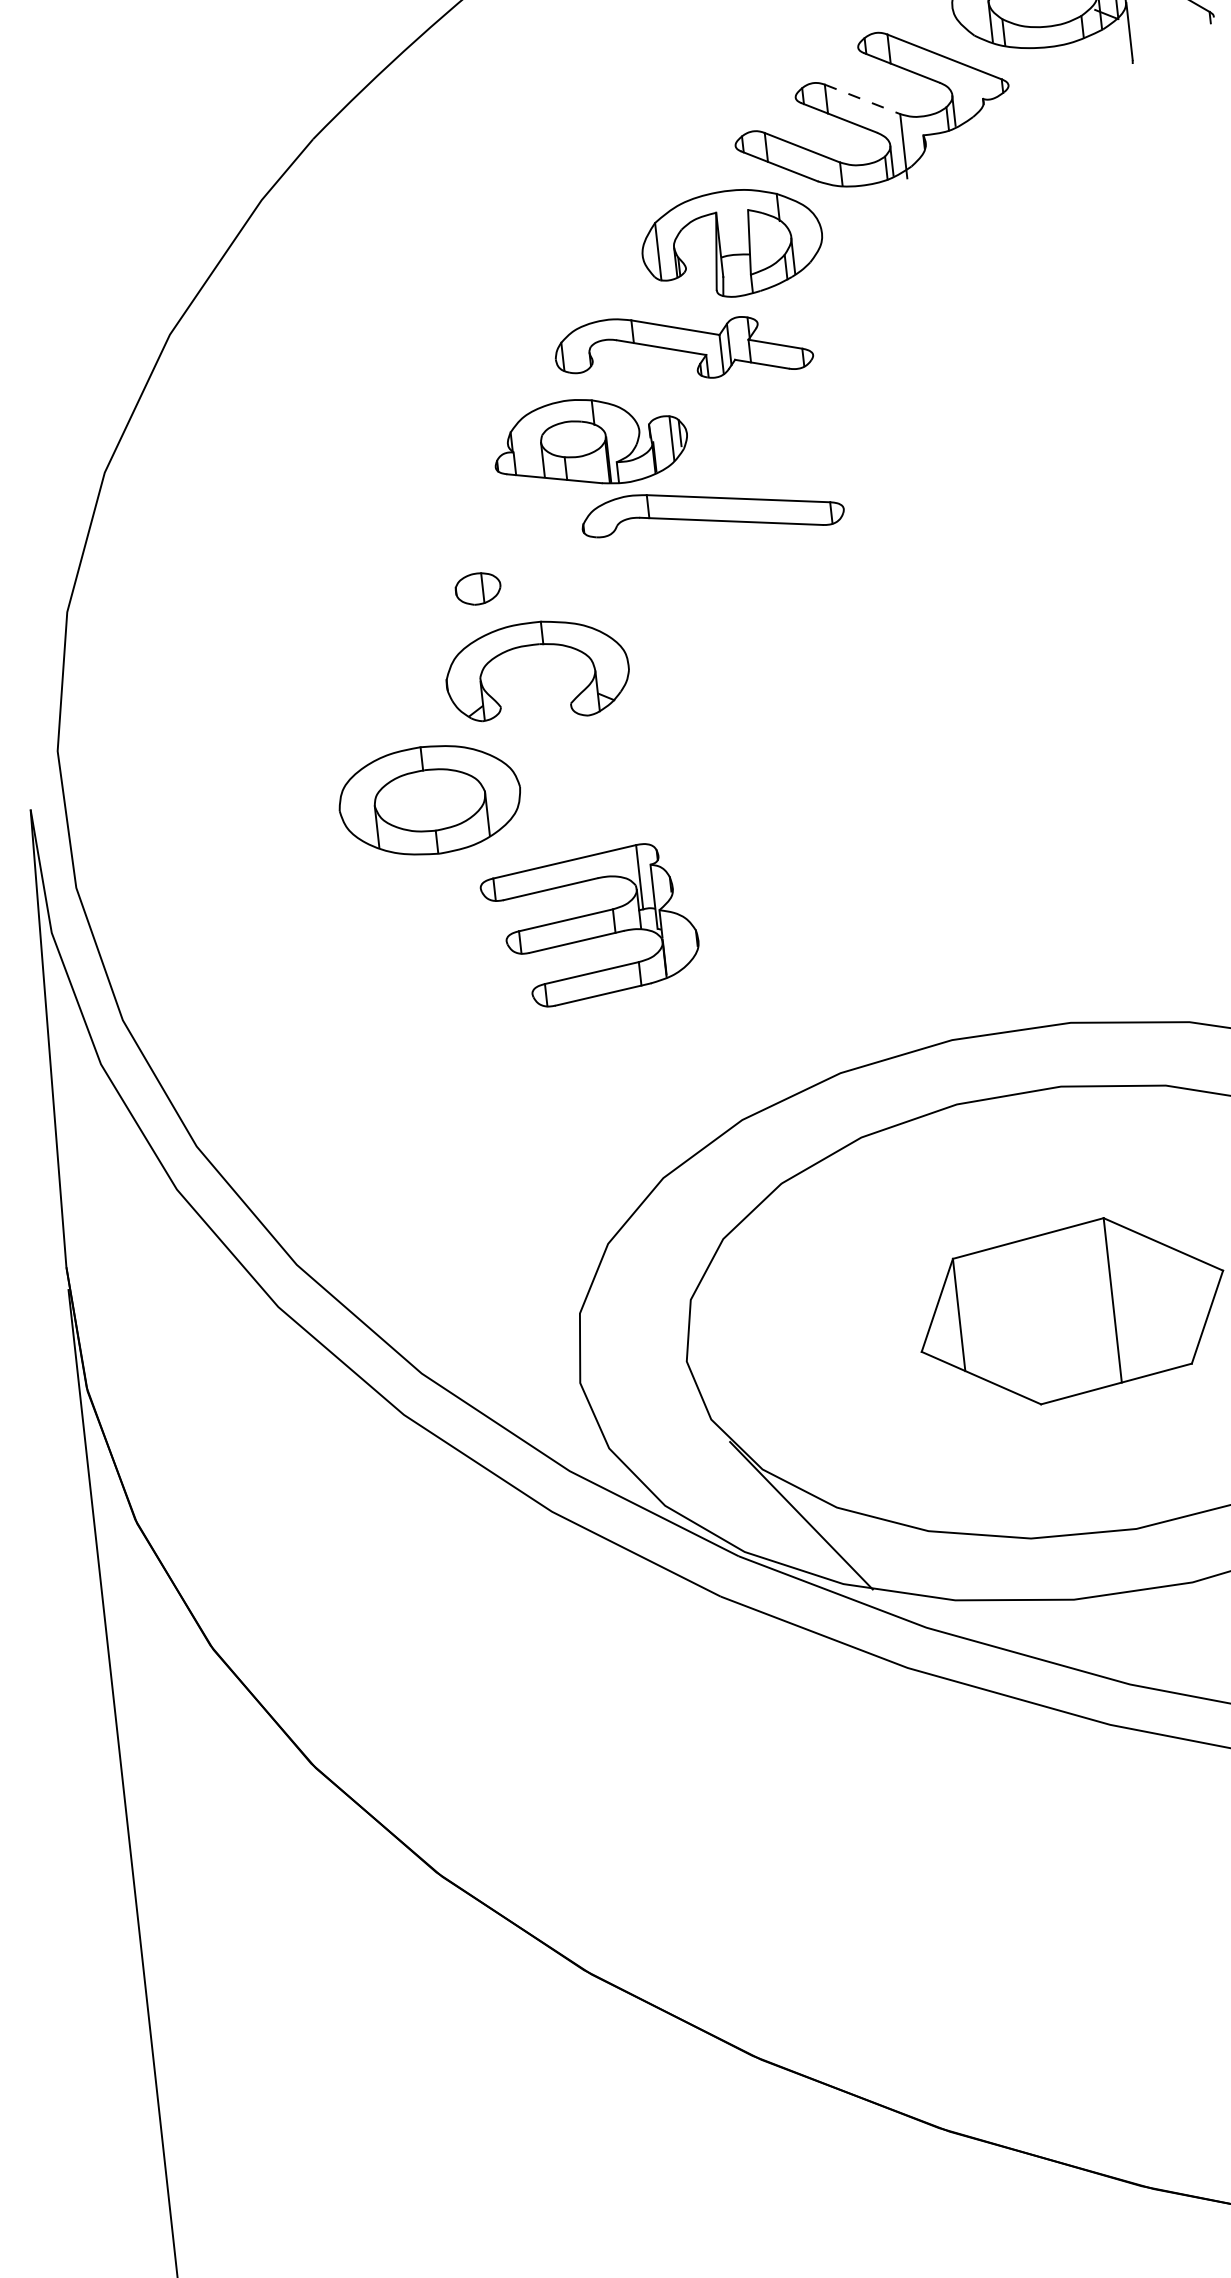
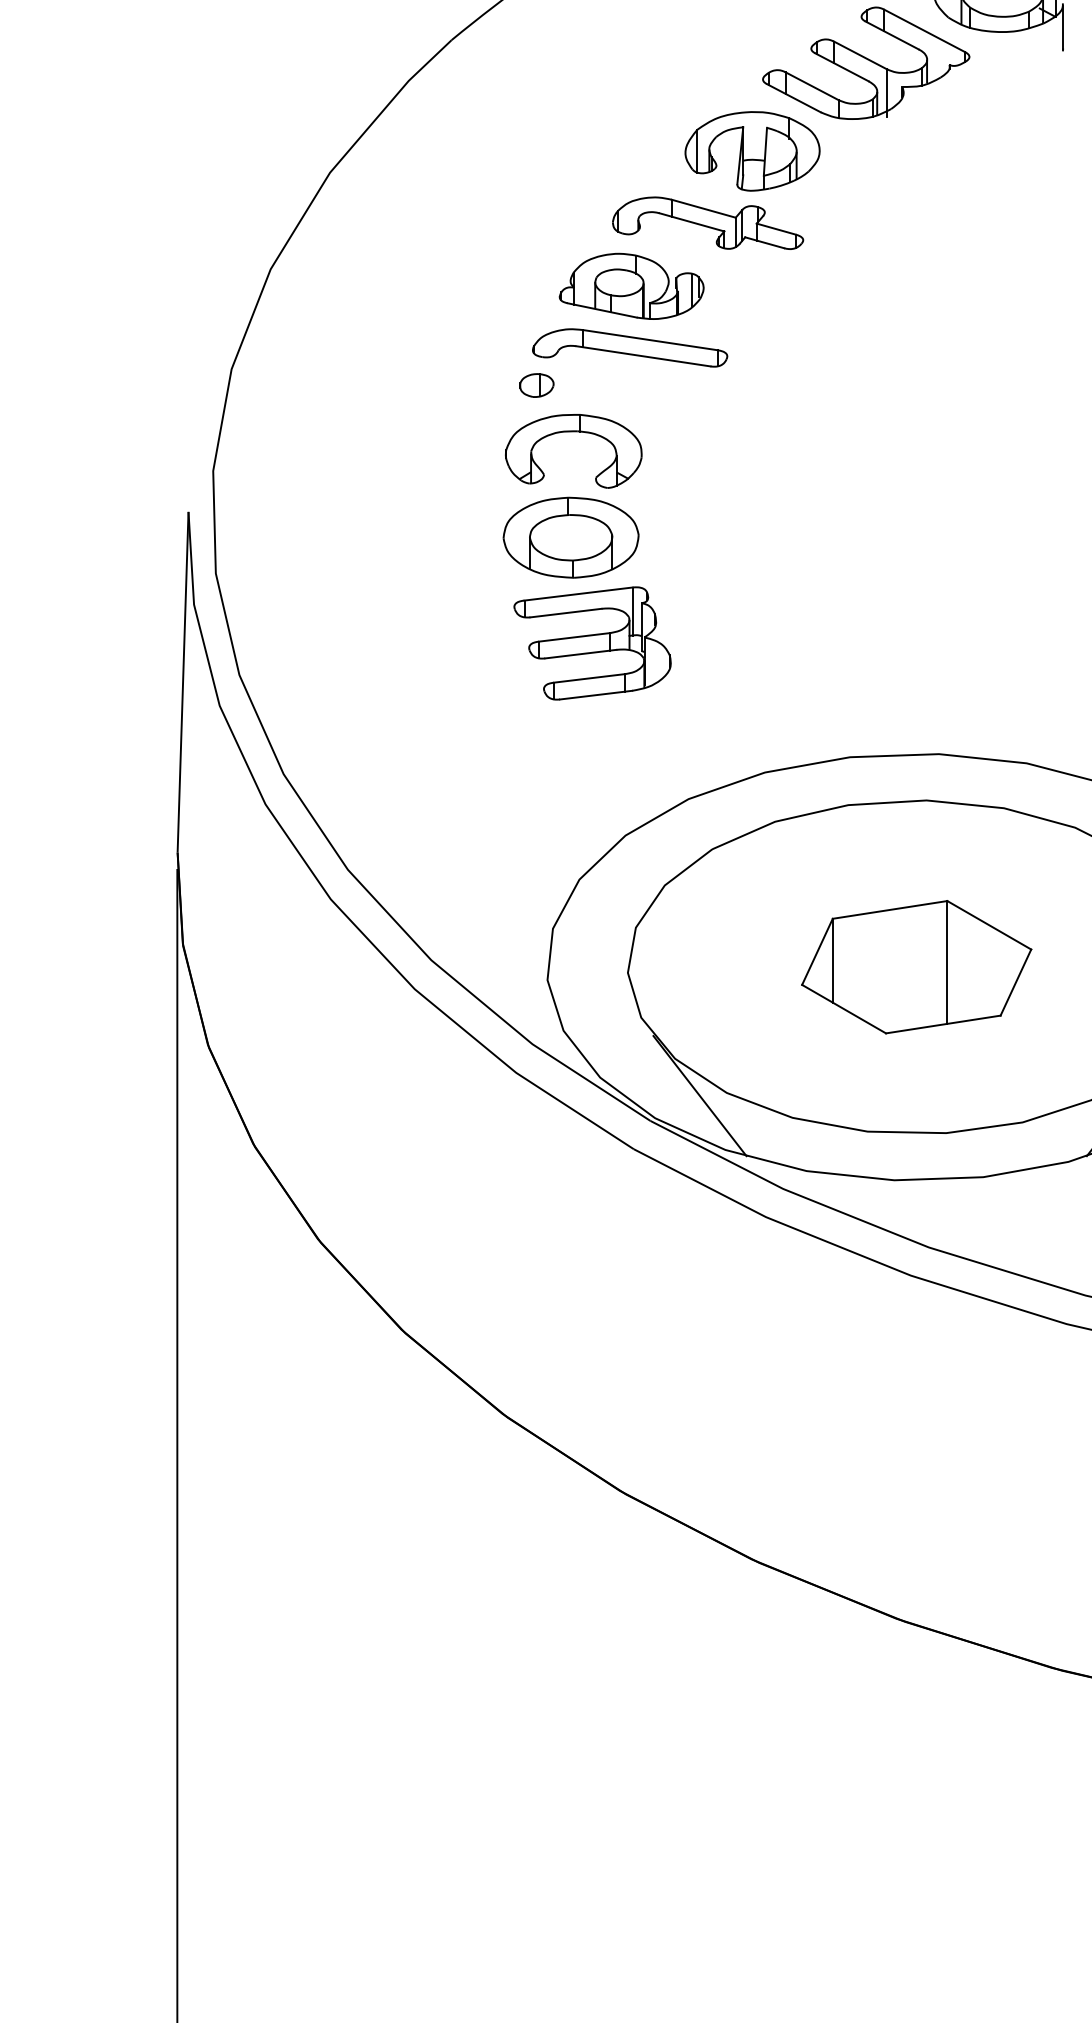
line: (862, 99) -> (860, 55), dashed -> solid
part: (712, 511) -> (630, 347), moved
part: (429, 800) -> (570, 537), moved

